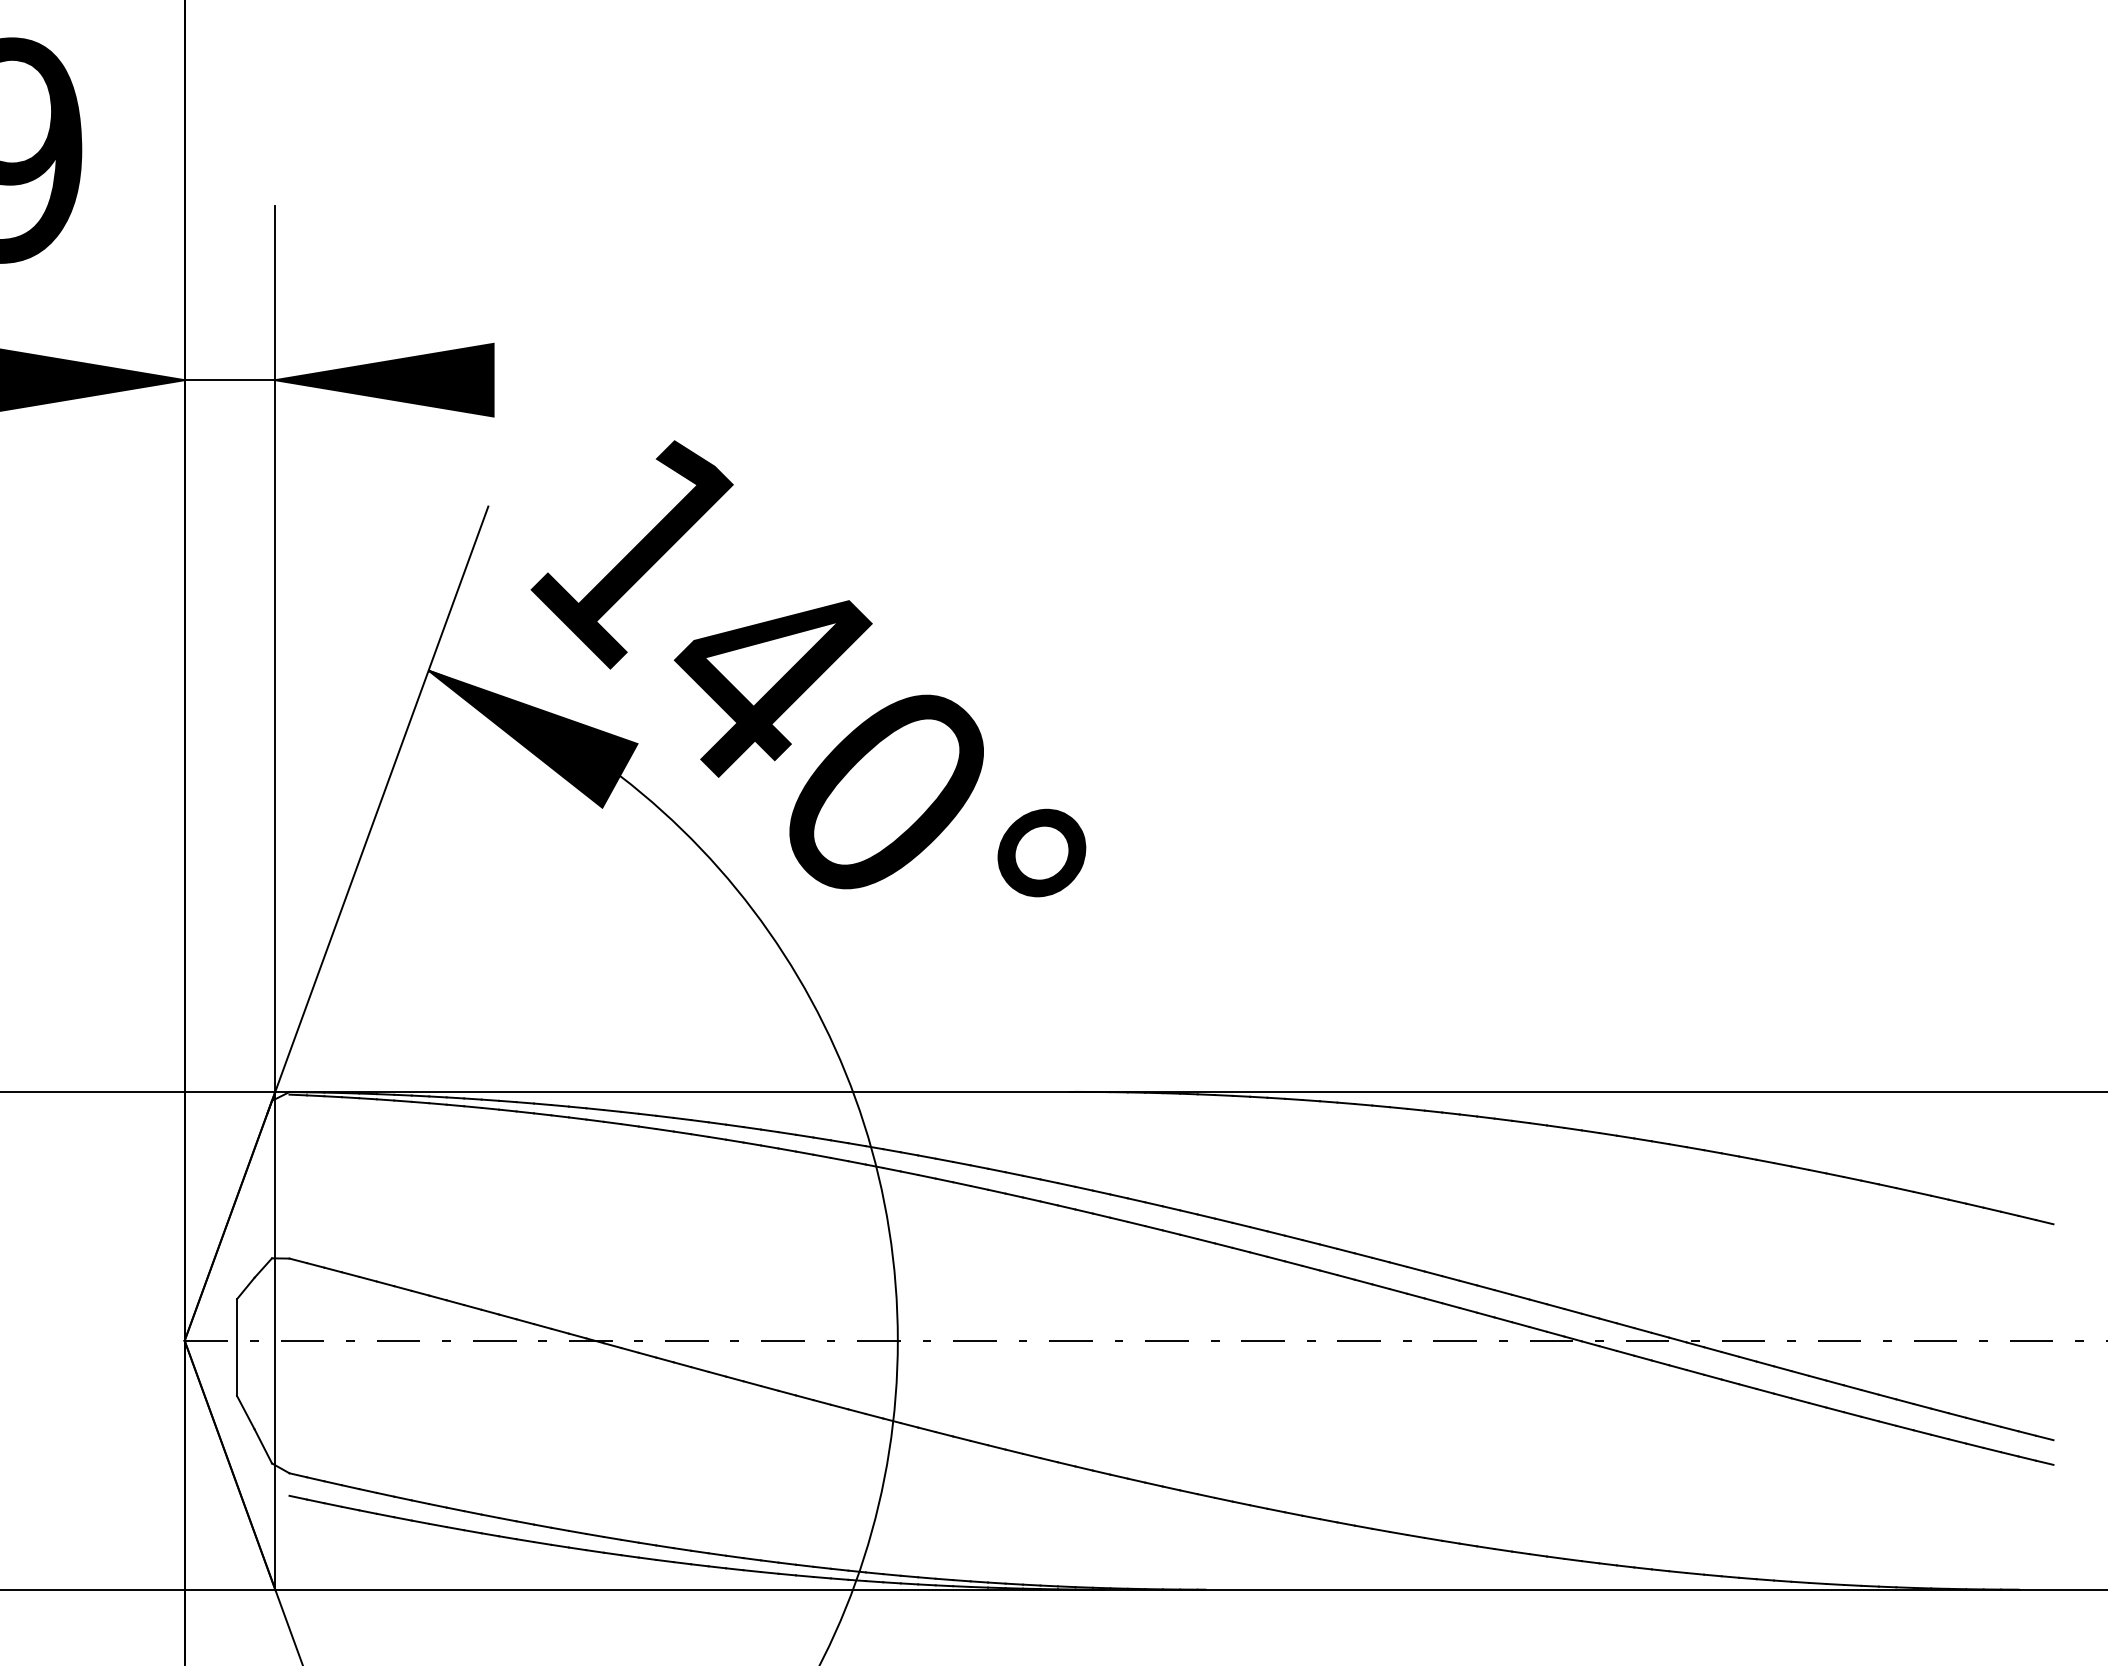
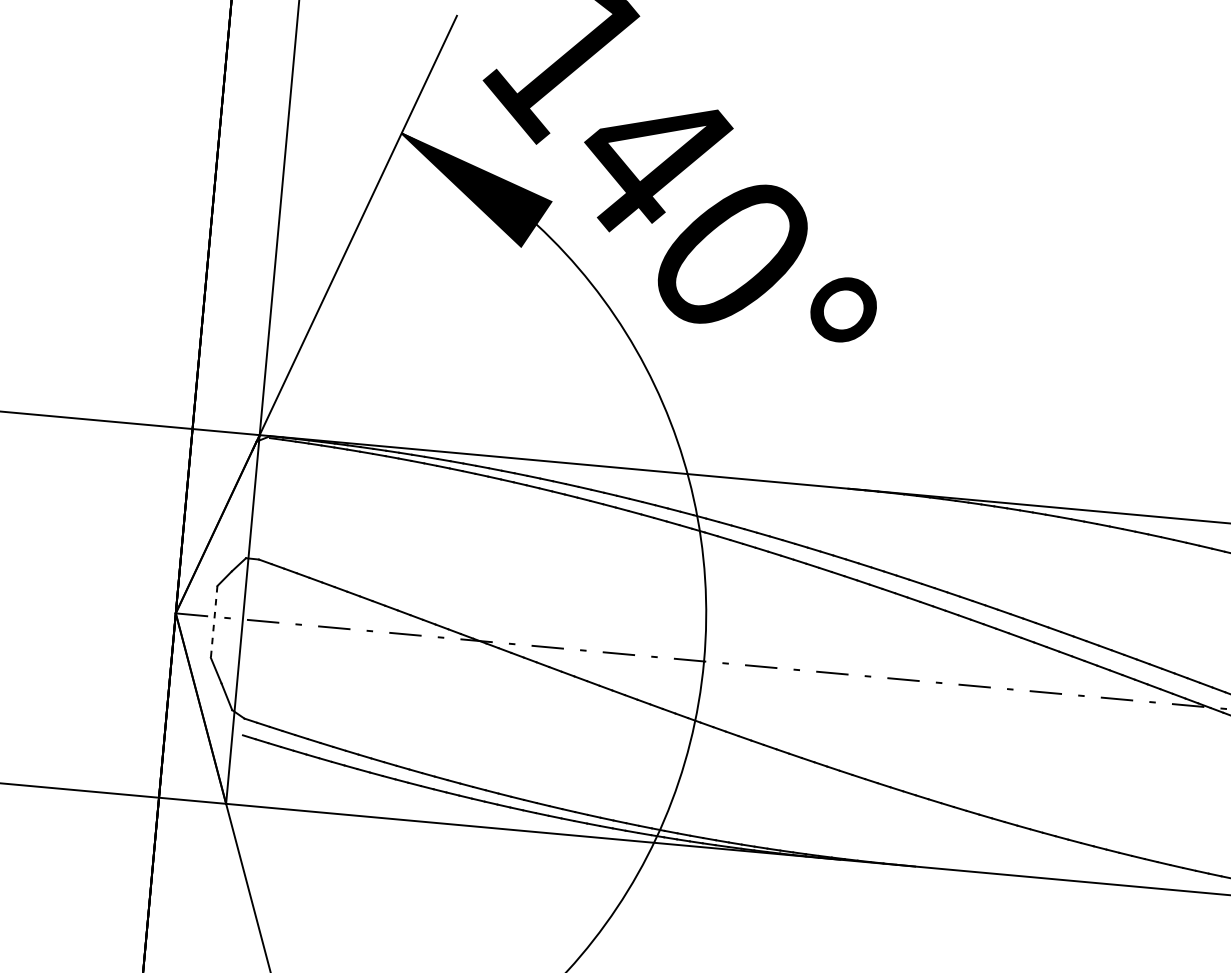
line: (237, 1347) -> (214, 621), solid -> dashed

